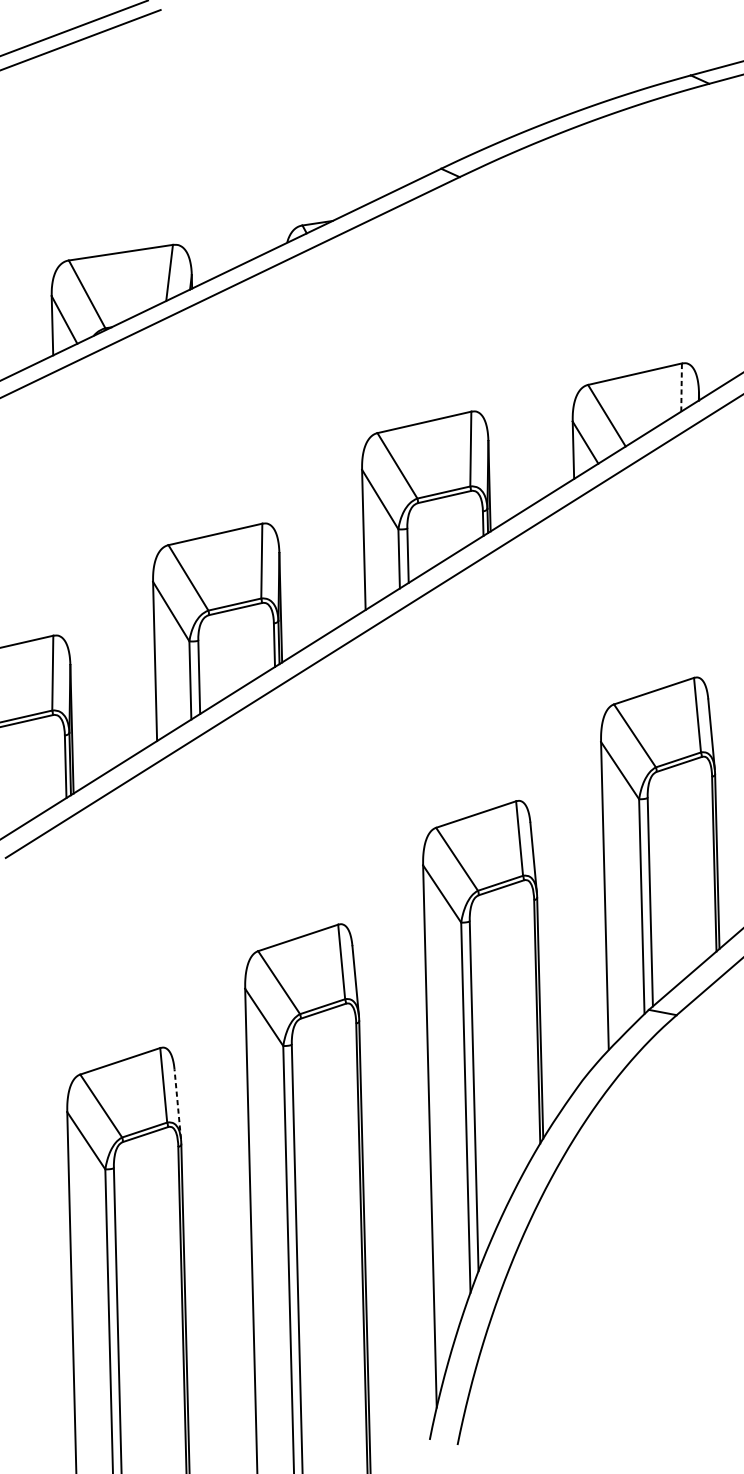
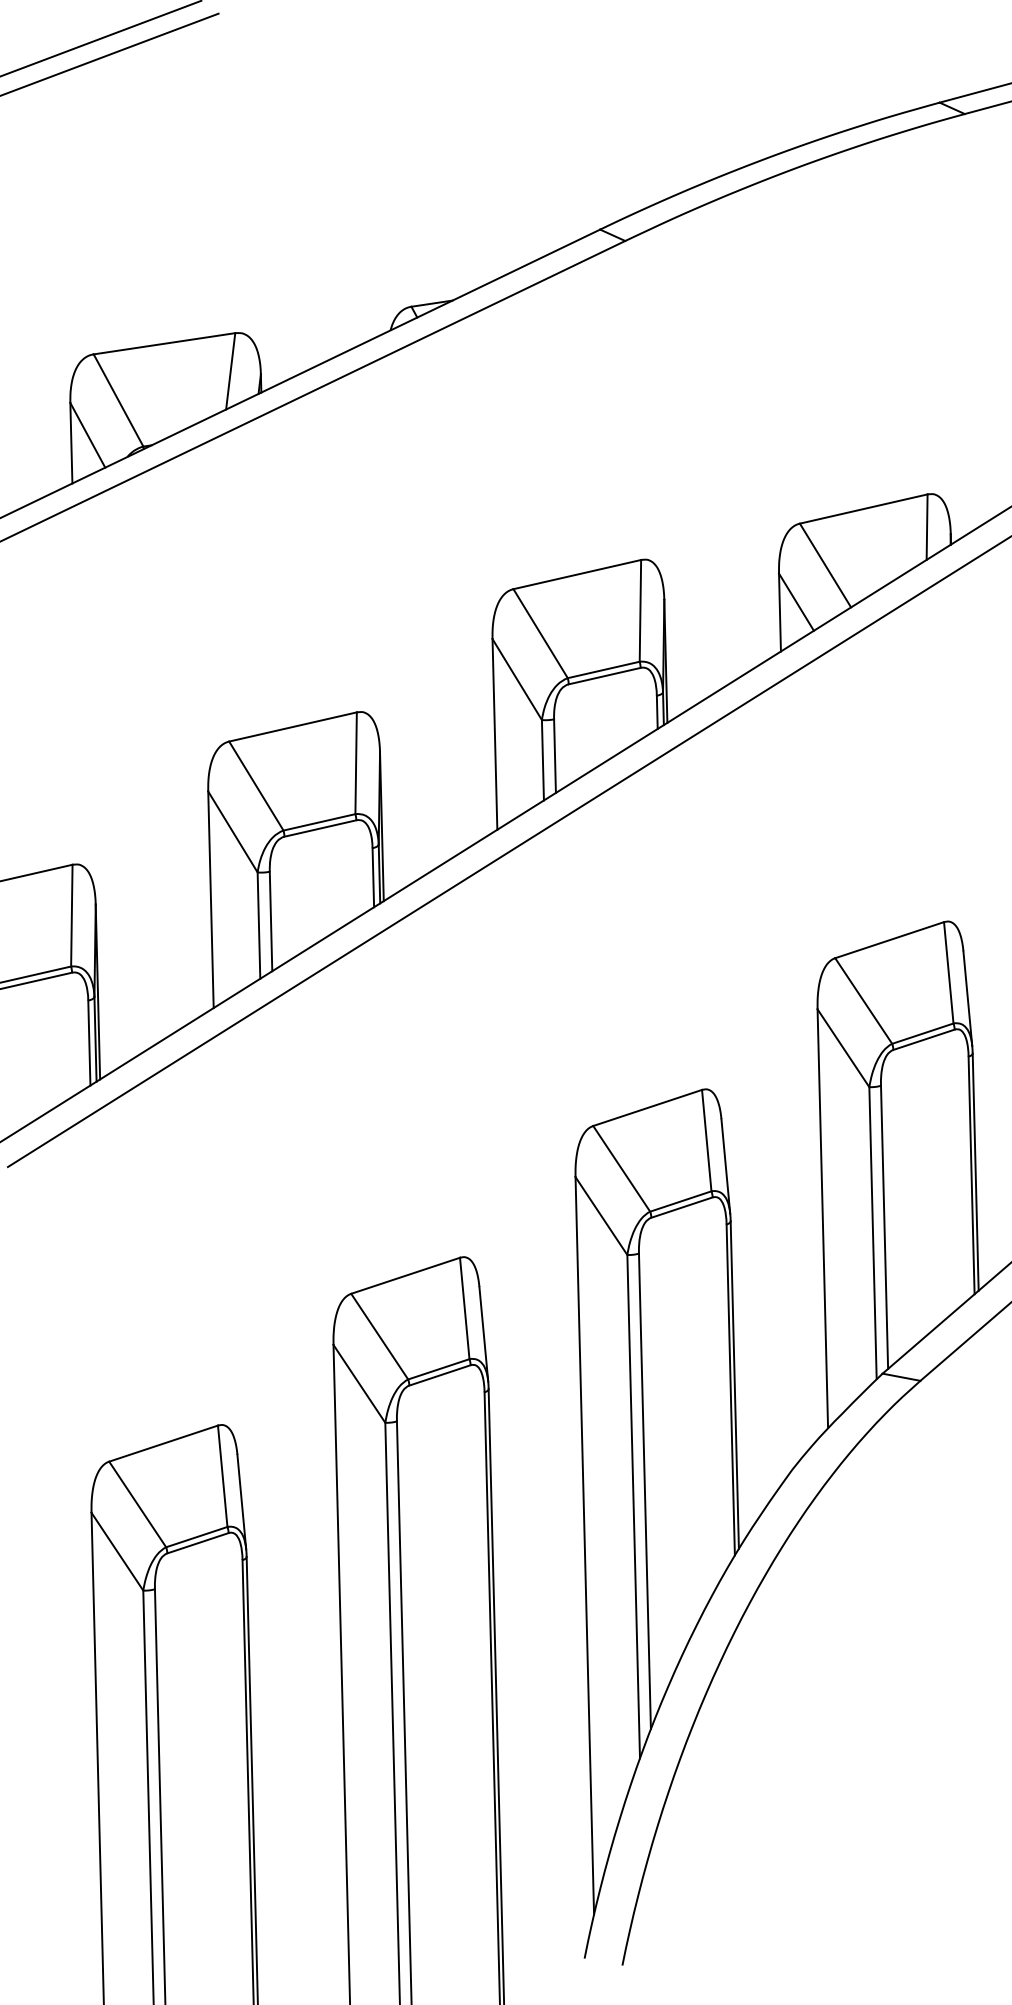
line: (681, 387) -> (927, 527), dashed -> solid
line: (177, 1103) -> (241, 1501), dashed -> solid

